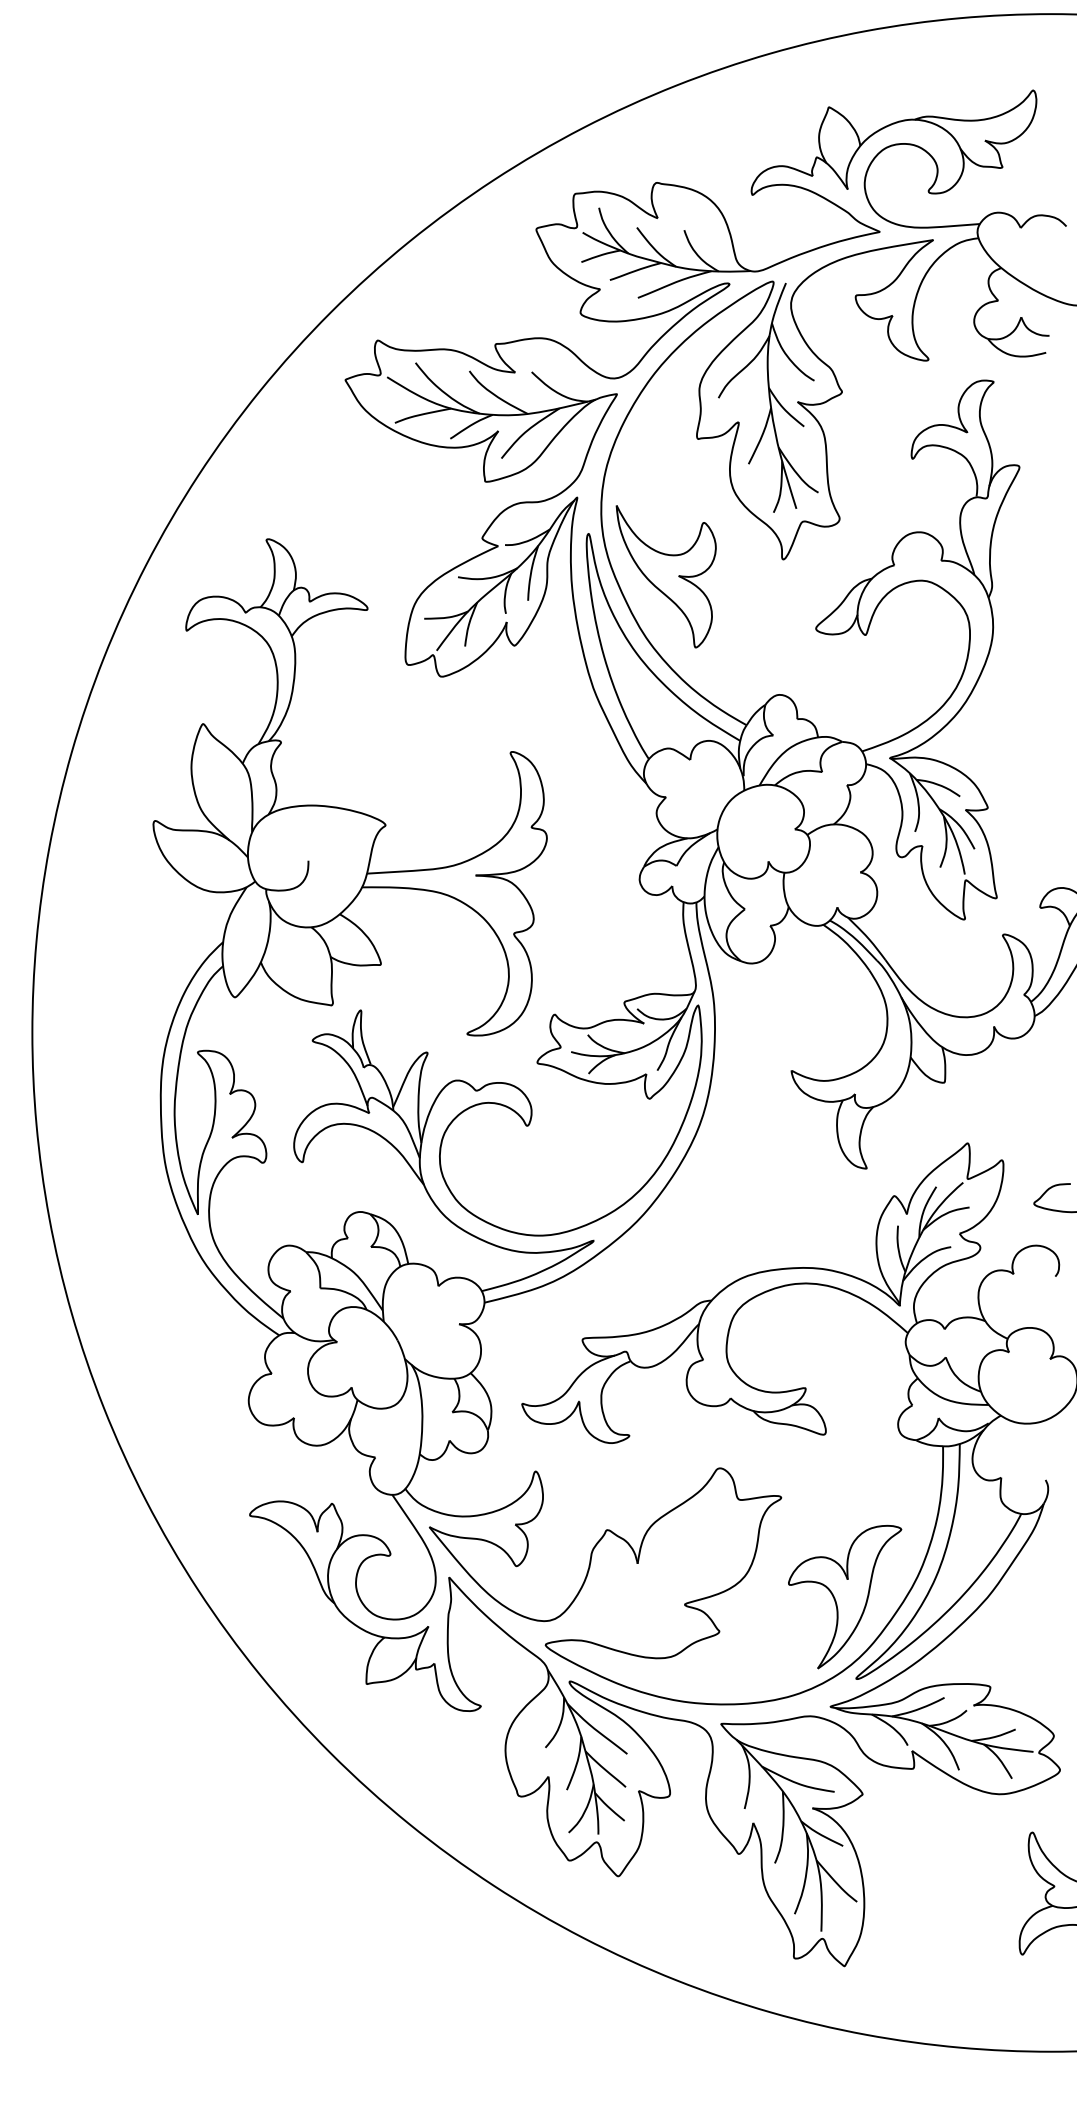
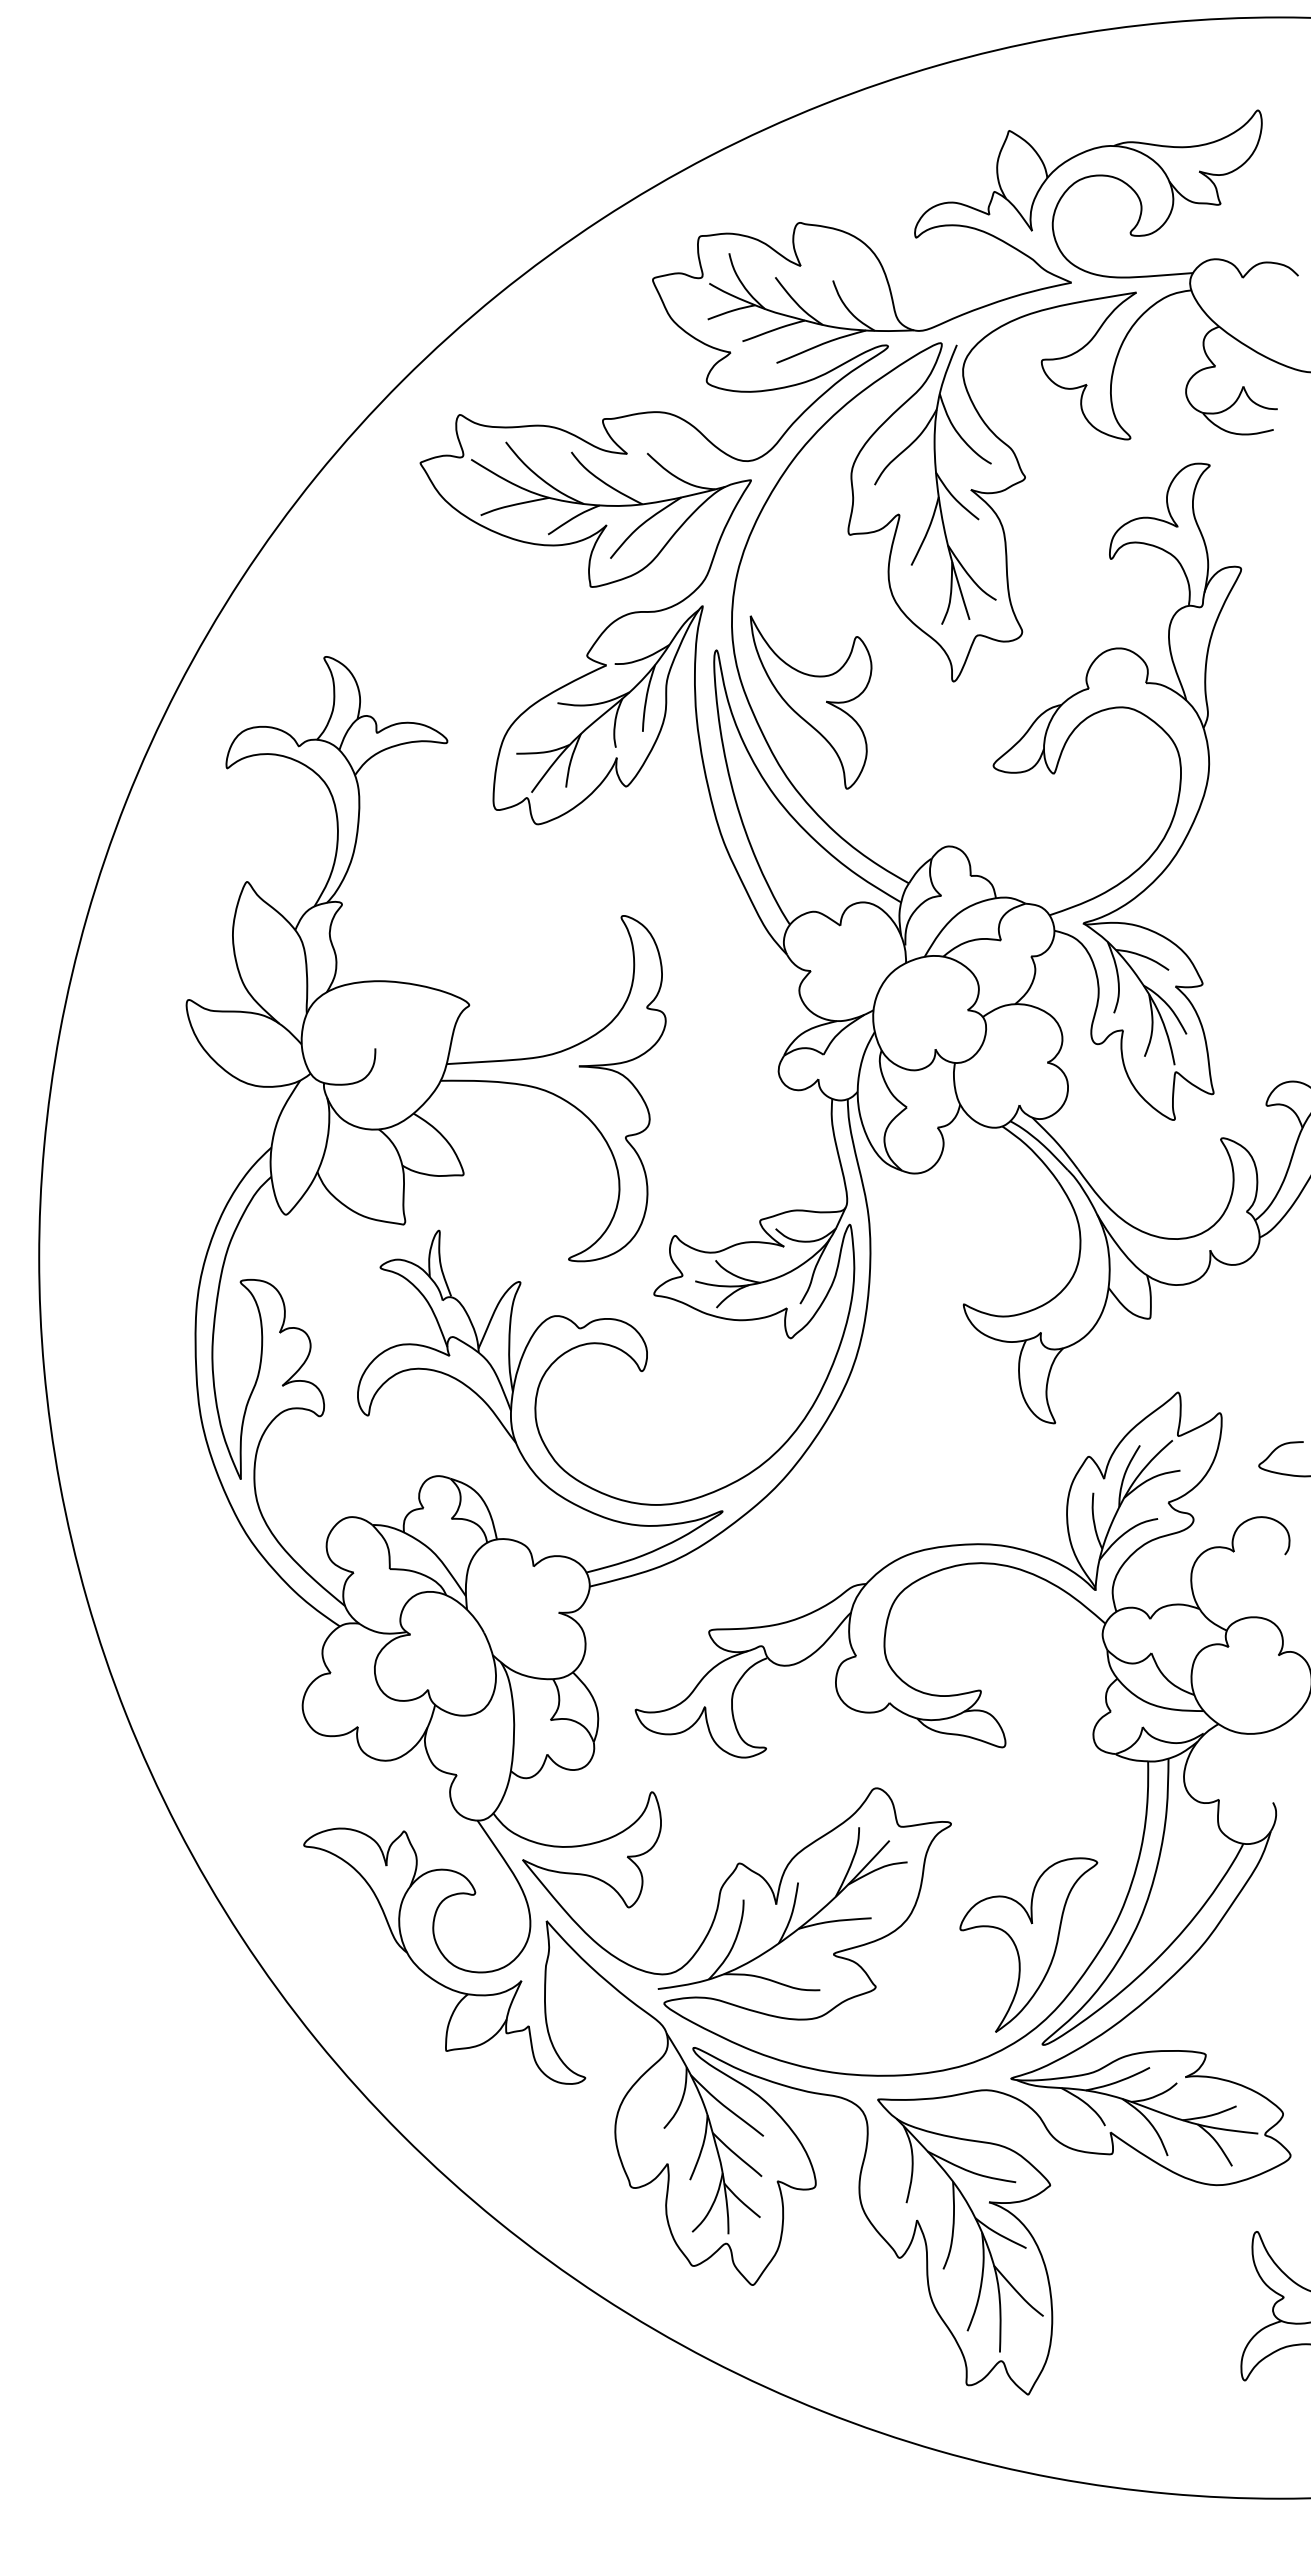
part: (650, 1569) -> (791, 1911), added

